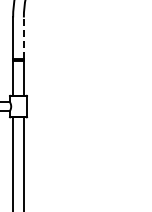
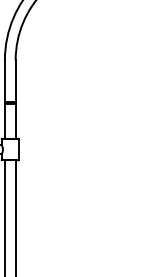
line: (23, 38) -> (15, 81), dashed -> solid

